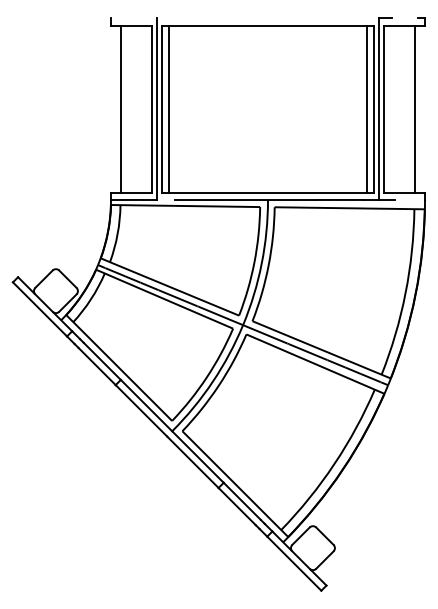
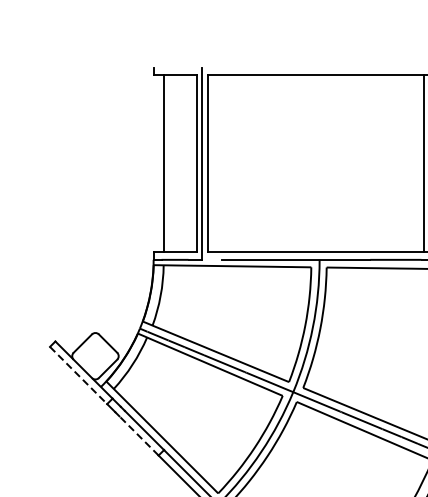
line: (169, 108) -> (215, 163), removed
line: (40, 309) -> (79, 375), solid -> dashed
line: (96, 366) -> (138, 435), solid -> dashed

